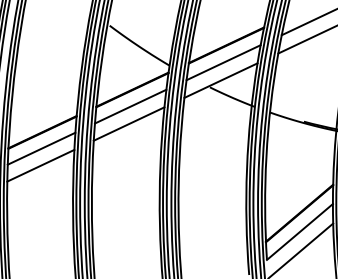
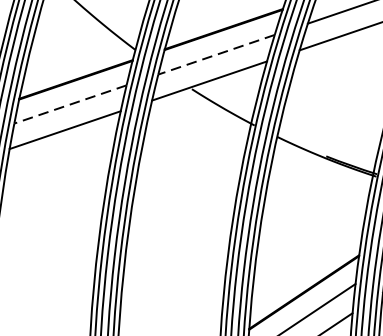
line: (223, 62) -> (216, 54), solid -> dashed
line: (130, 106) -> (70, 104), solid -> dashed

